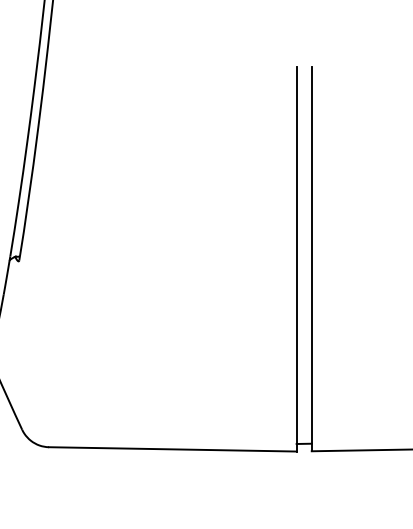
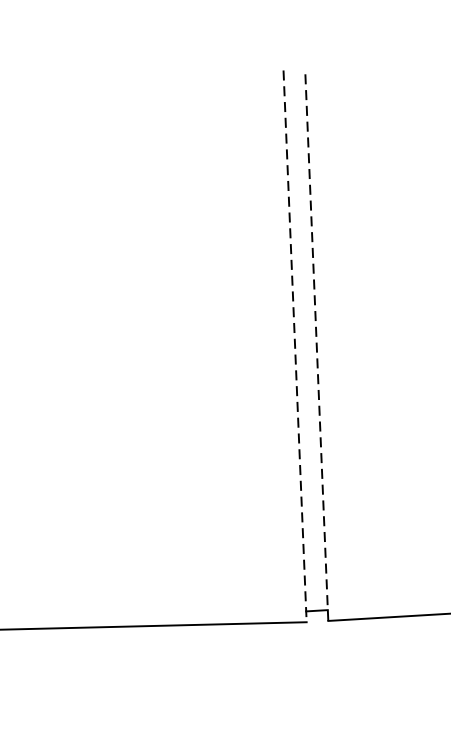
line: (311, 258) -> (316, 344), solid -> dashed
line: (296, 259) -> (294, 346), solid -> dashed

